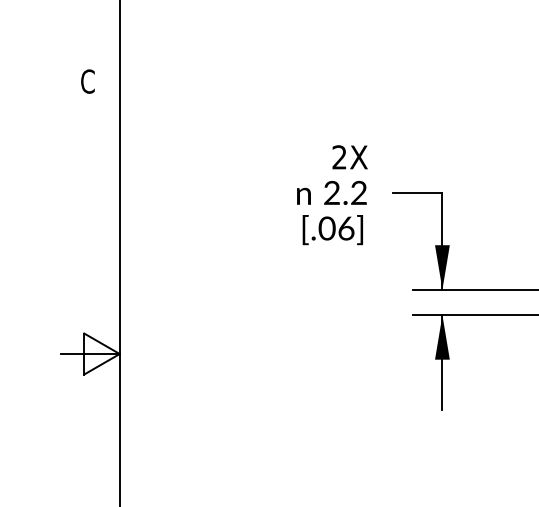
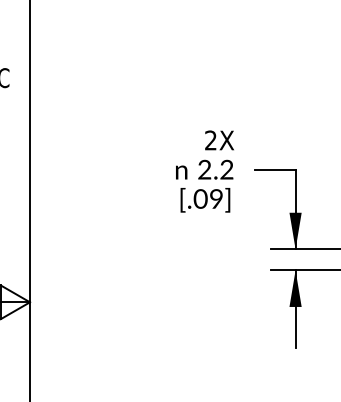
text: (346, 228) -> (216, 199), [.06] -> [.09]

